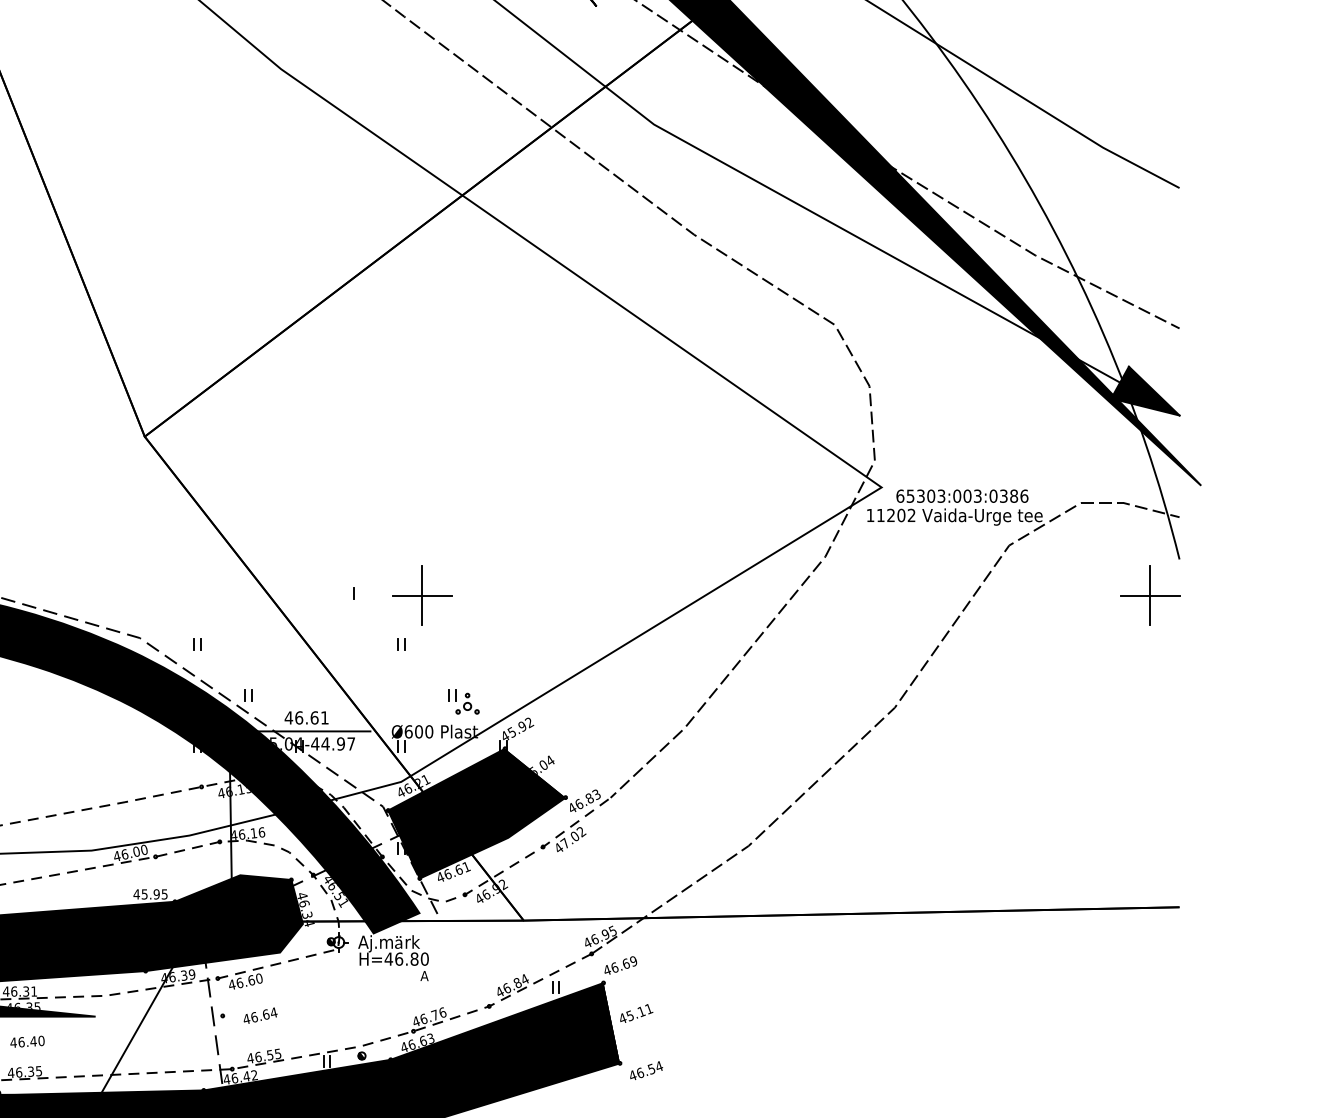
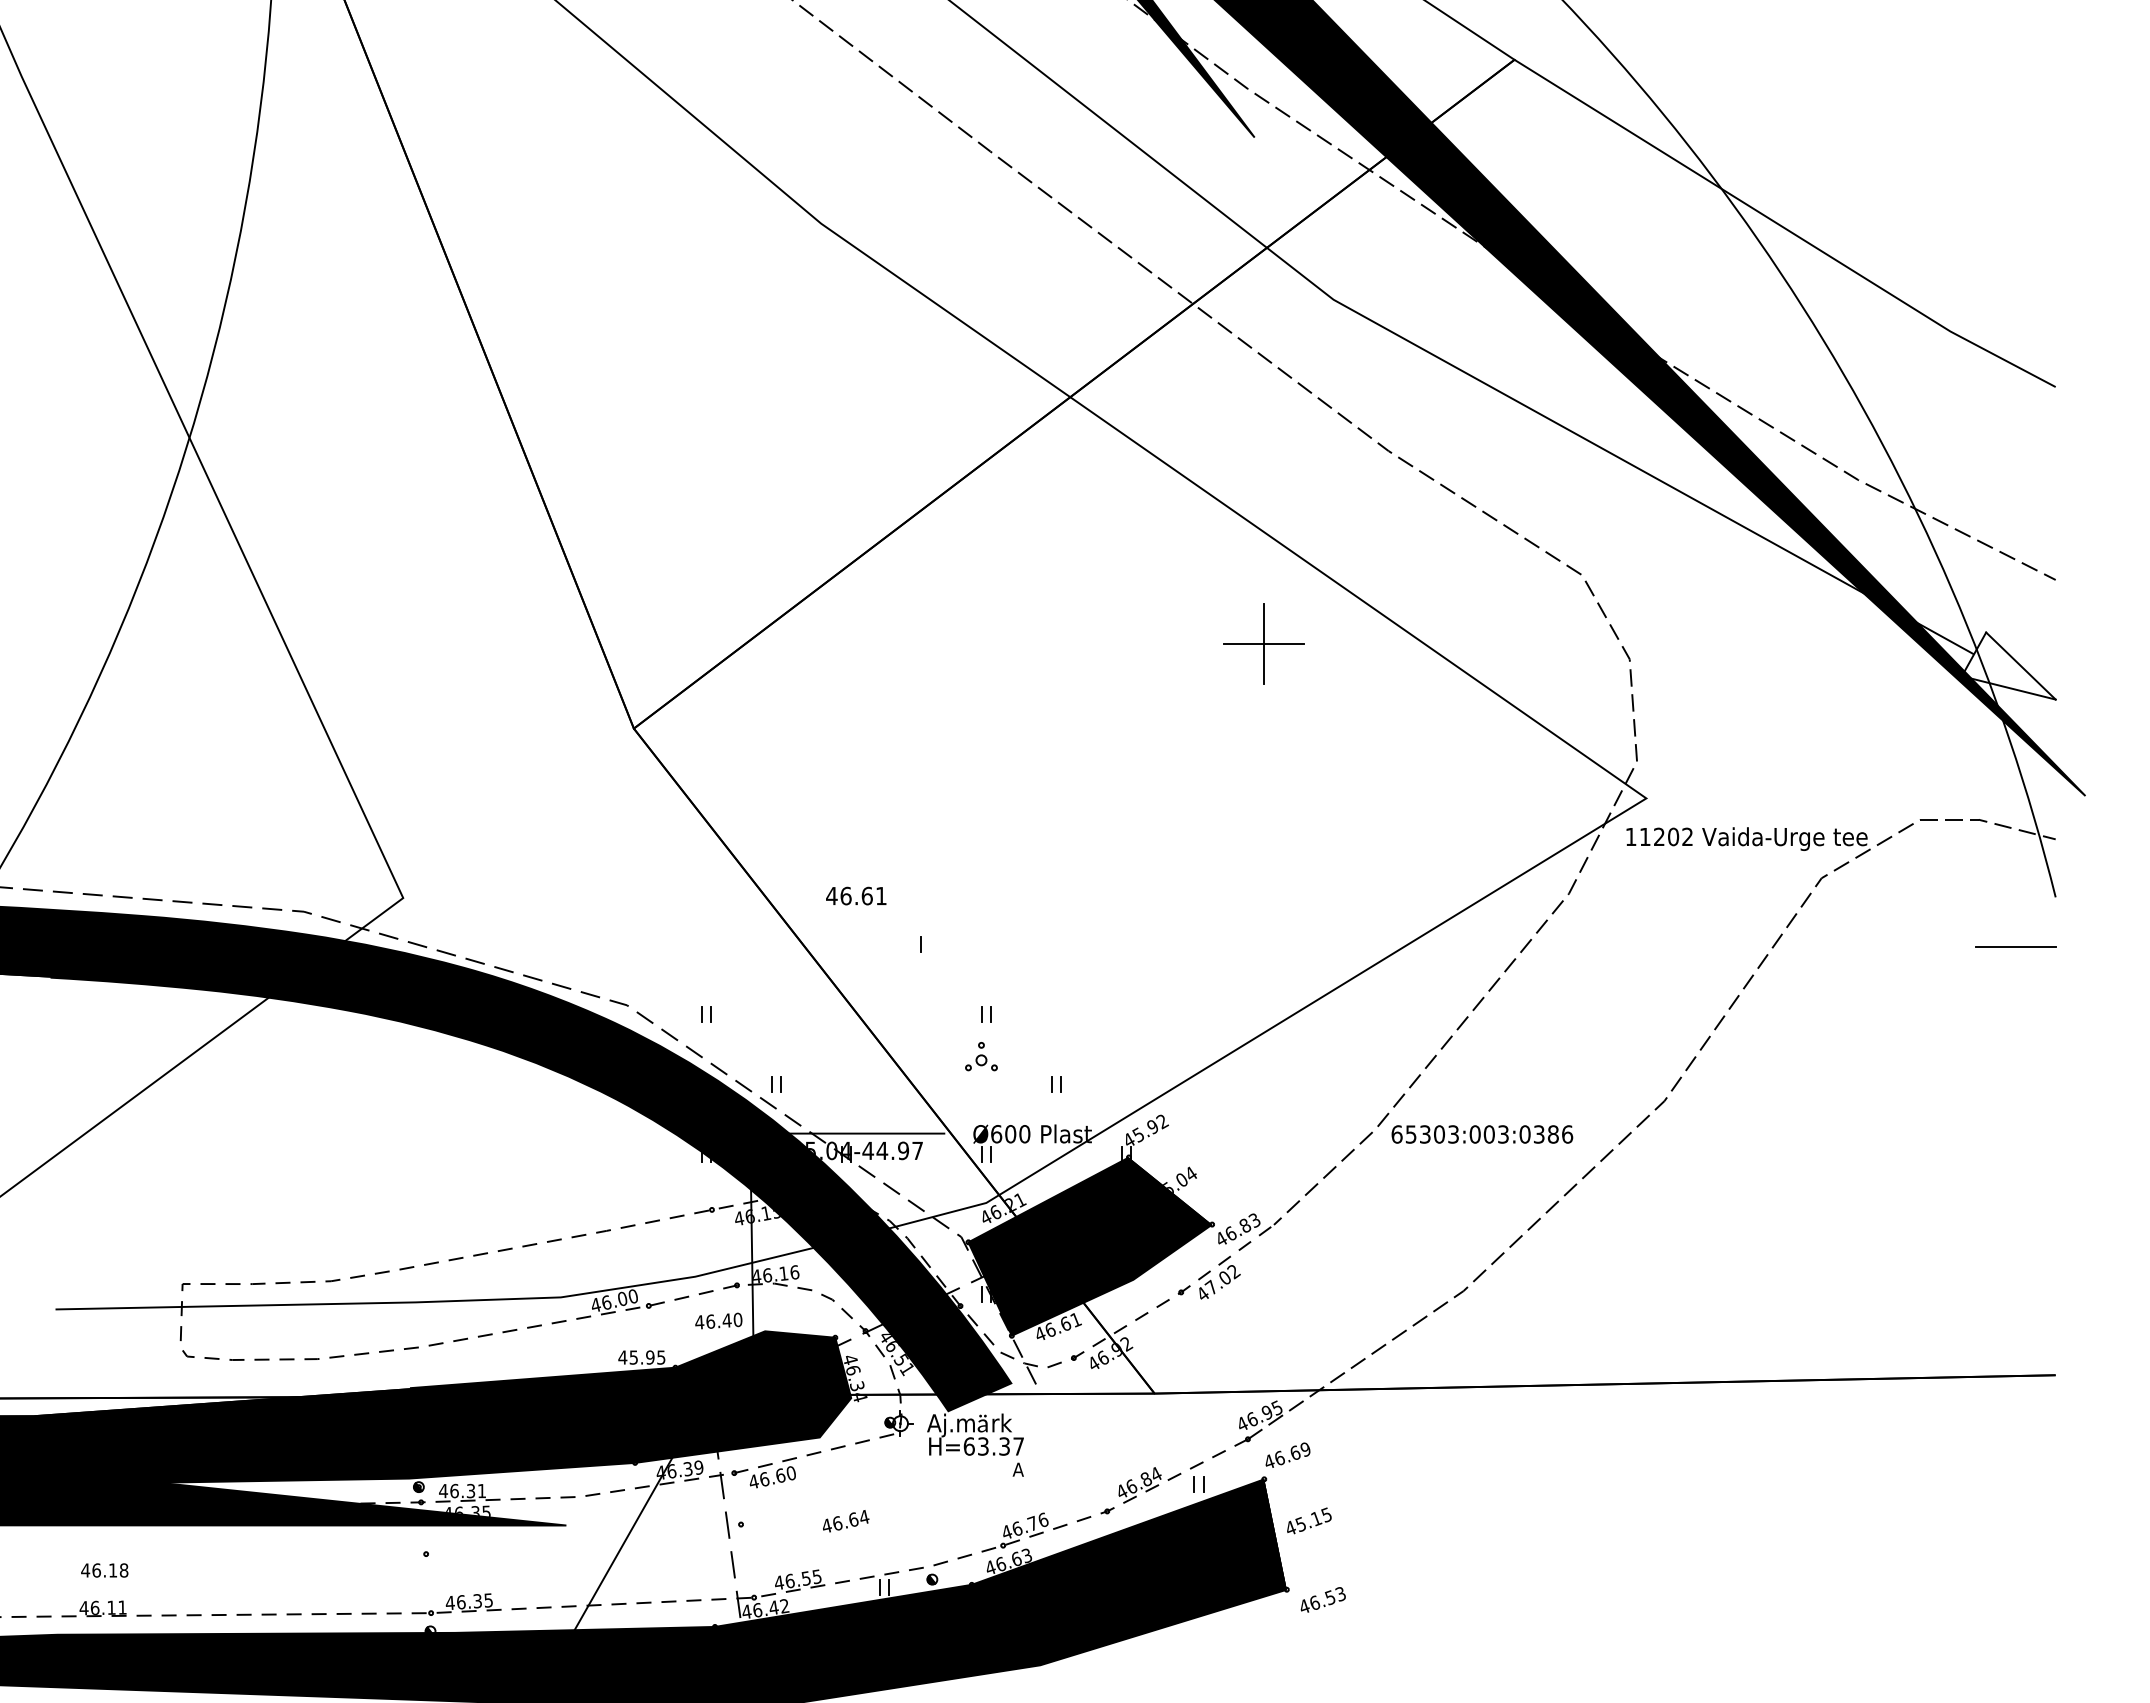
fill: (1145, 390) -> (2008, 665), removed
text: (962, 496) -> (1482, 1134), moved
part: (421, 595) -> (1263, 643), moved
line: (1150, 595) -> (2015, 946), removed
part: (467, 703) -> (981, 1056), moved
text: (306, 717) -> (856, 895), moved
text: (406, 959) -> (993, 1446), H=46.80 -> H=63.37
text: (648, 1008) -> (1326, 1514), 45.11 -> 45.15
text: (260, 1015) -> (846, 1521), moved
text: (27, 1041) -> (718, 1320), moved
text: (659, 1066) -> (1340, 1593), 46.54 -> 46.53

